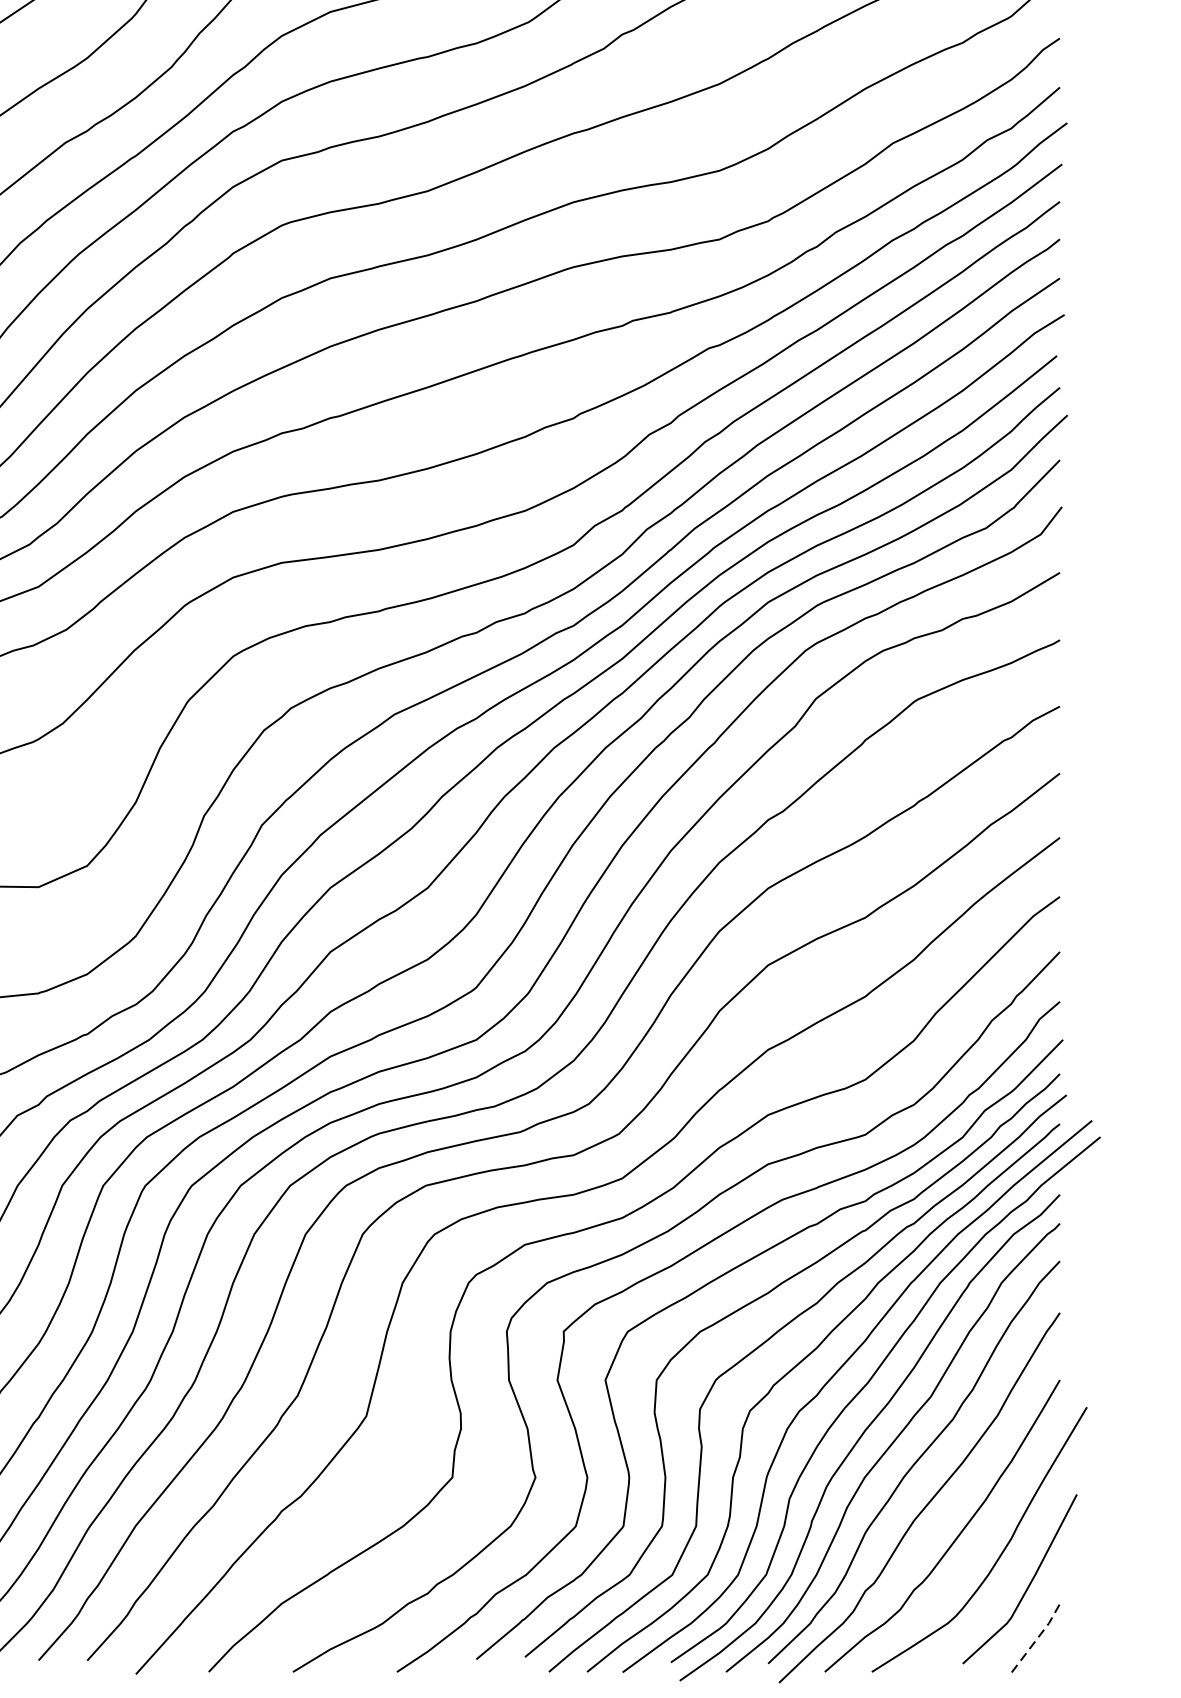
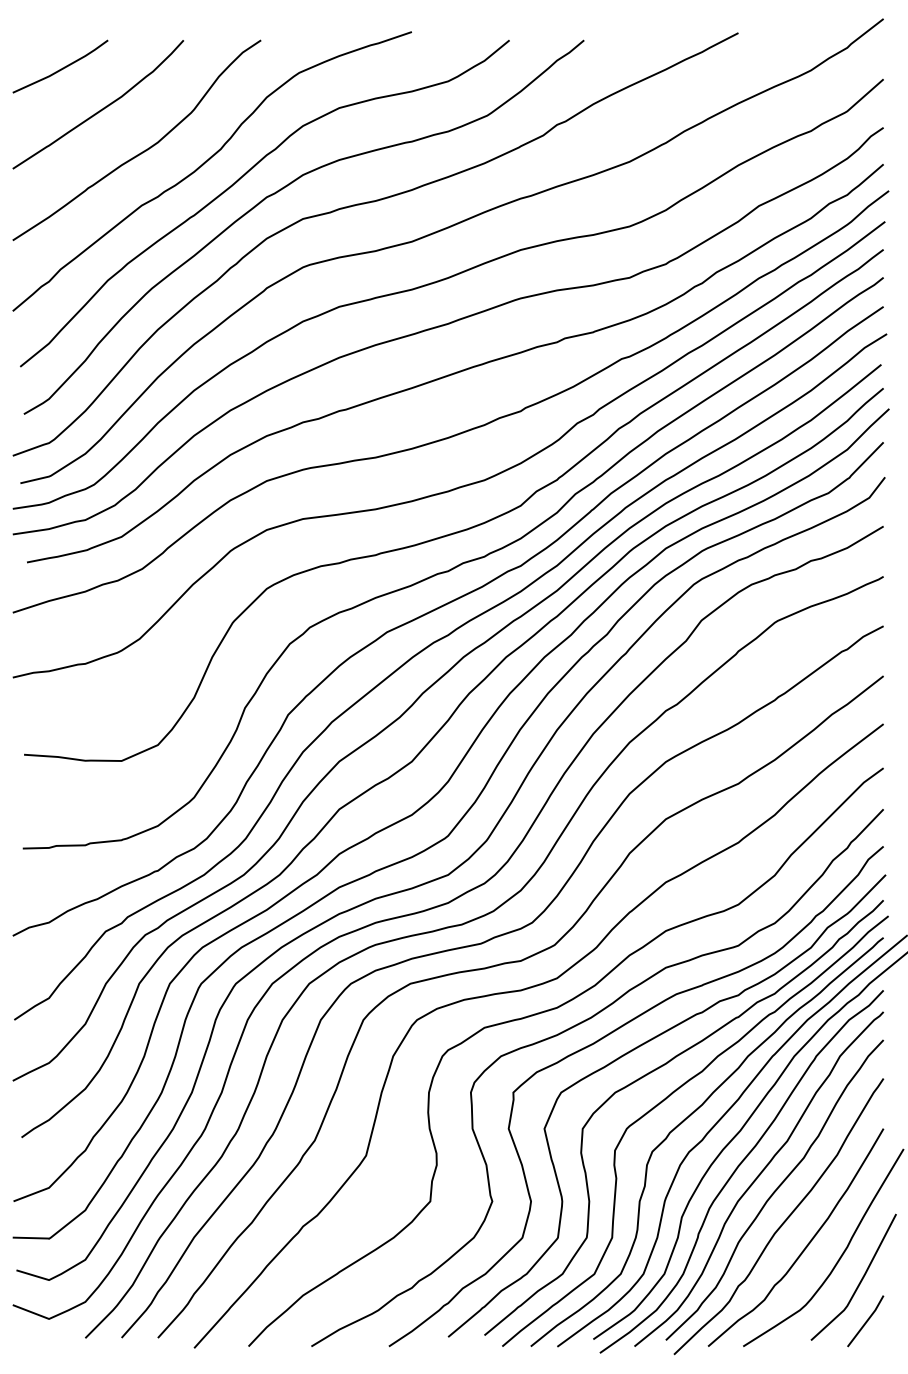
line: (1037, 1638) -> (866, 1321), dashed -> solid

